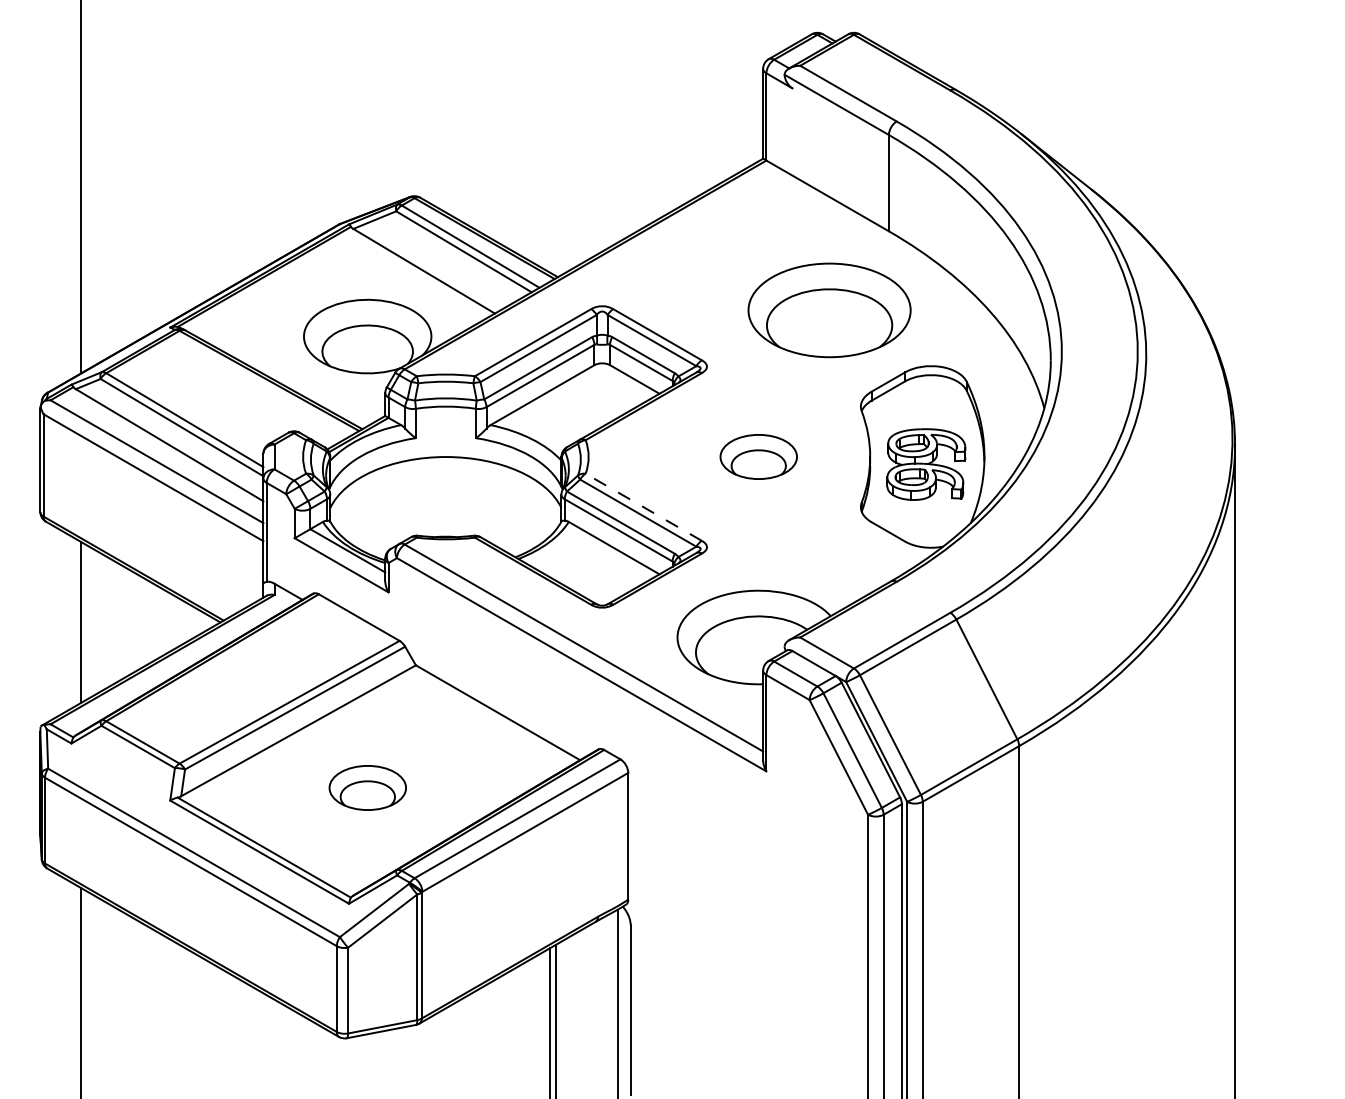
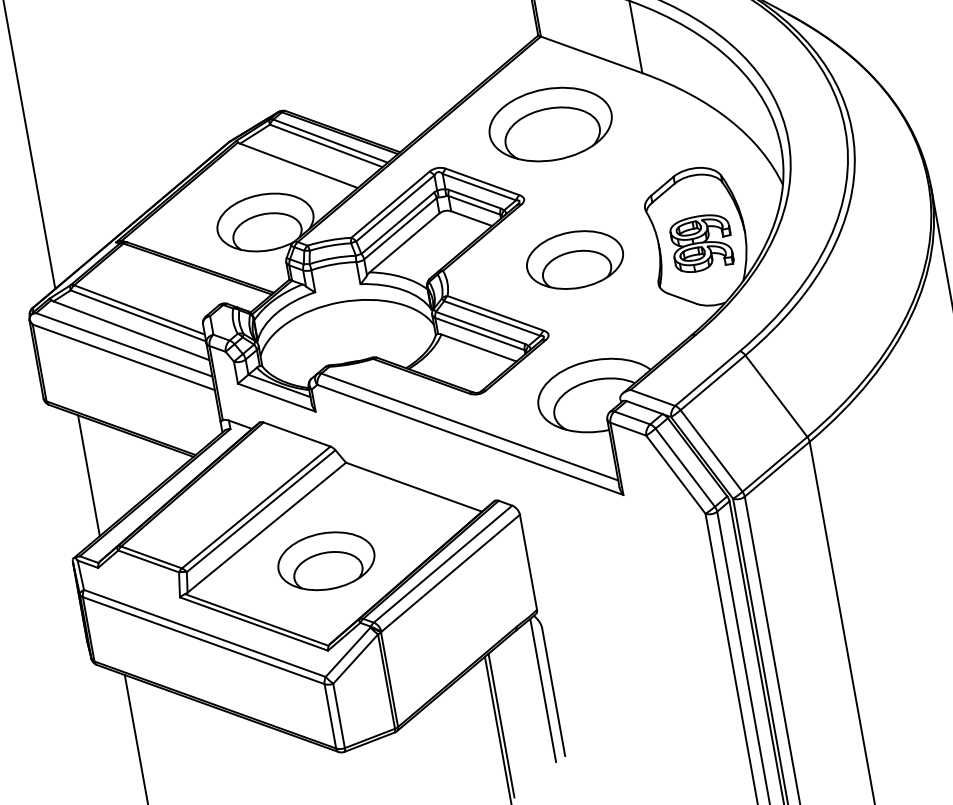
part: (829, 310) -> (550, 124), moved
part: (758, 456) -> (574, 259), size x1.67
line: (643, 507) -> (495, 313), dashed -> solid
part: (367, 787) -> (326, 560), size x1.67

